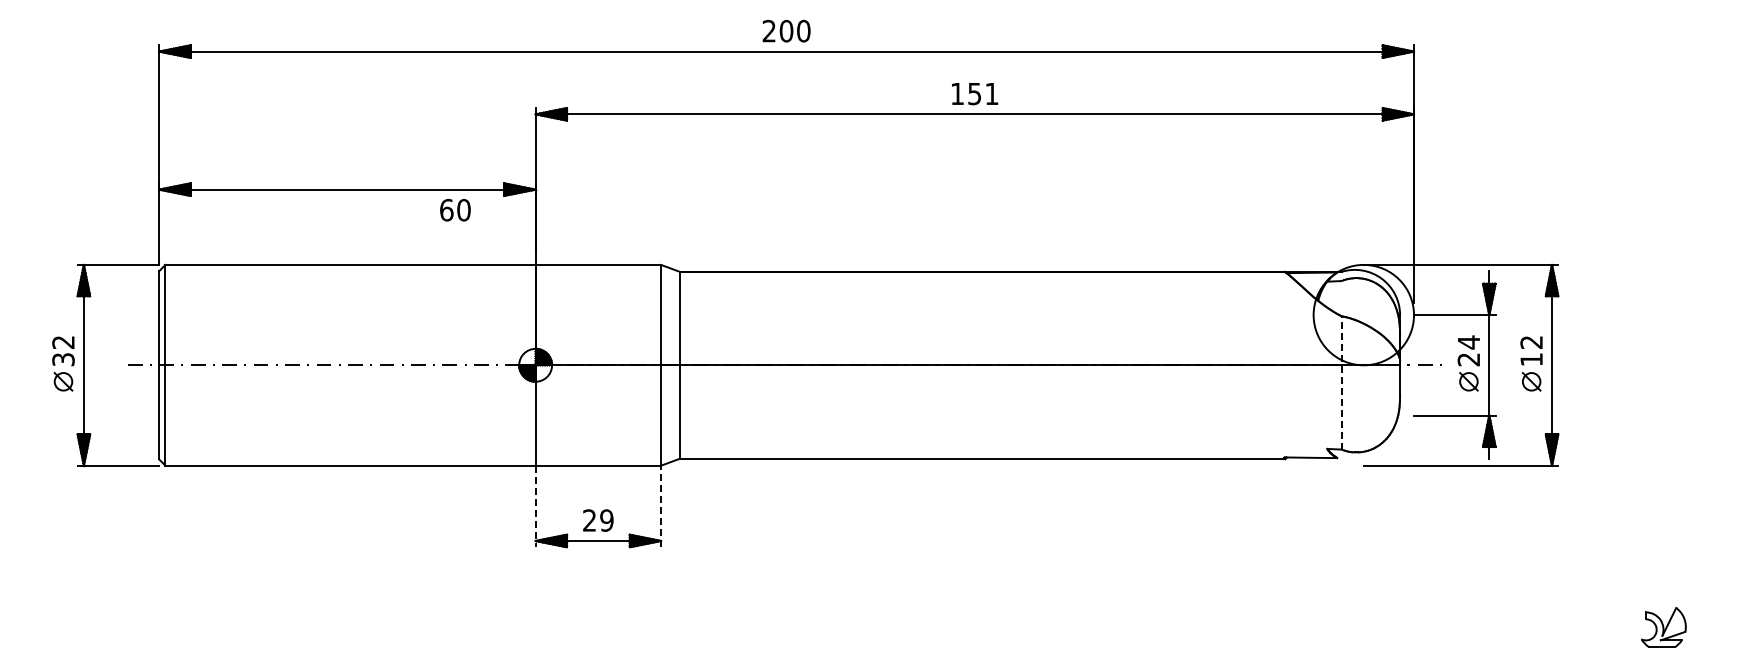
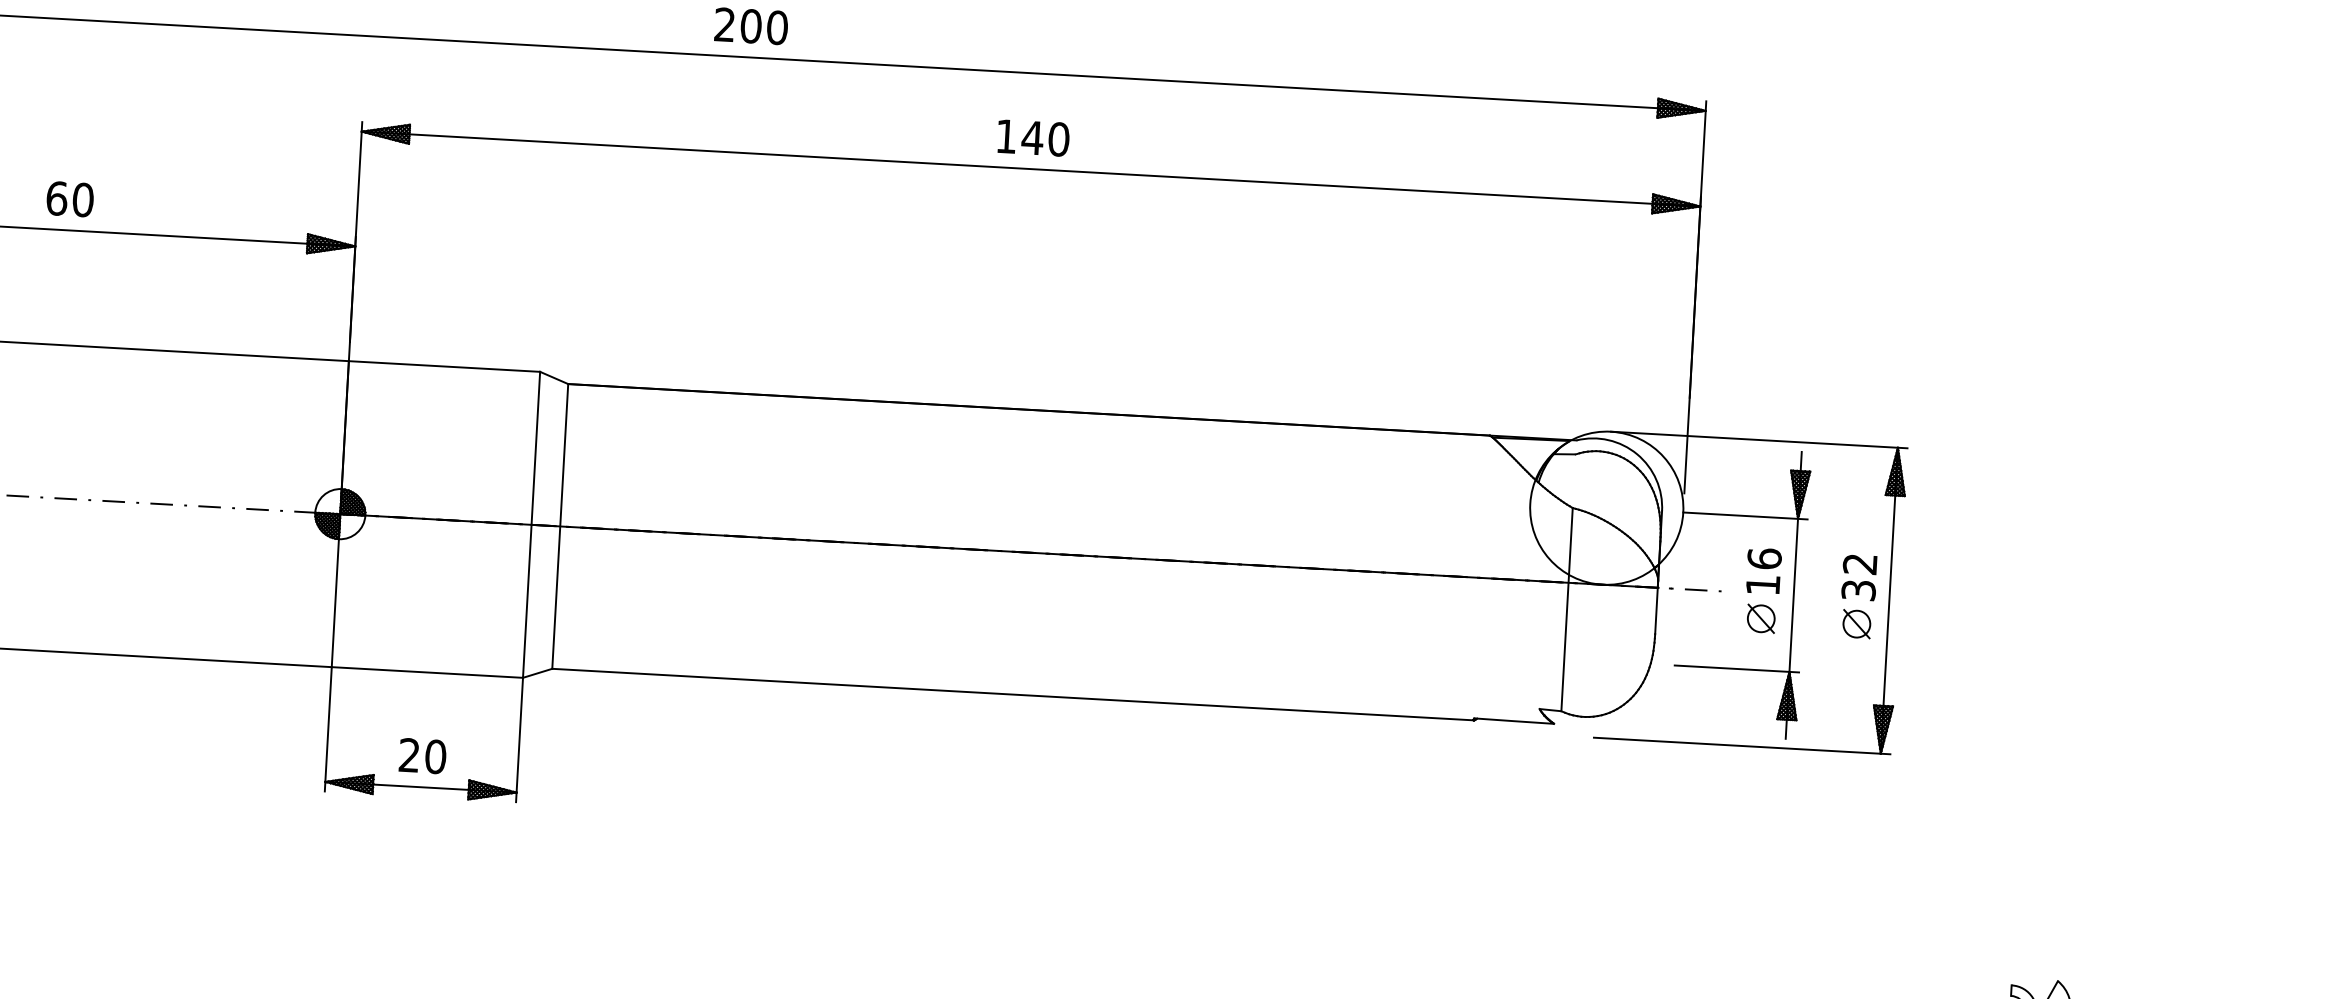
text: (982, 93) -> (1044, 137), 151 -> 140
text: (455, 210) -> (70, 199), moved
text: (1468, 350) -> (1763, 571), 24 -> 16
text: (1531, 359) -> (1858, 590), 12 -> 32
line: (1341, 382) -> (1567, 609), dashed -> solid
line: (535, 506) -> (328, 729), dashed -> solid
line: (661, 506) -> (520, 740), dashed -> solid
text: (606, 520) -> (435, 756), 29 -> 20

